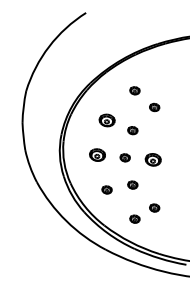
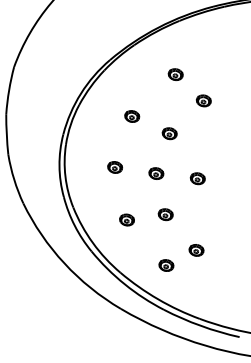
part: (106, 119) -> (131, 115), size x0.62
part: (96, 154) -> (113, 166), size x0.62
part: (152, 159) -> (196, 178), size x0.62

